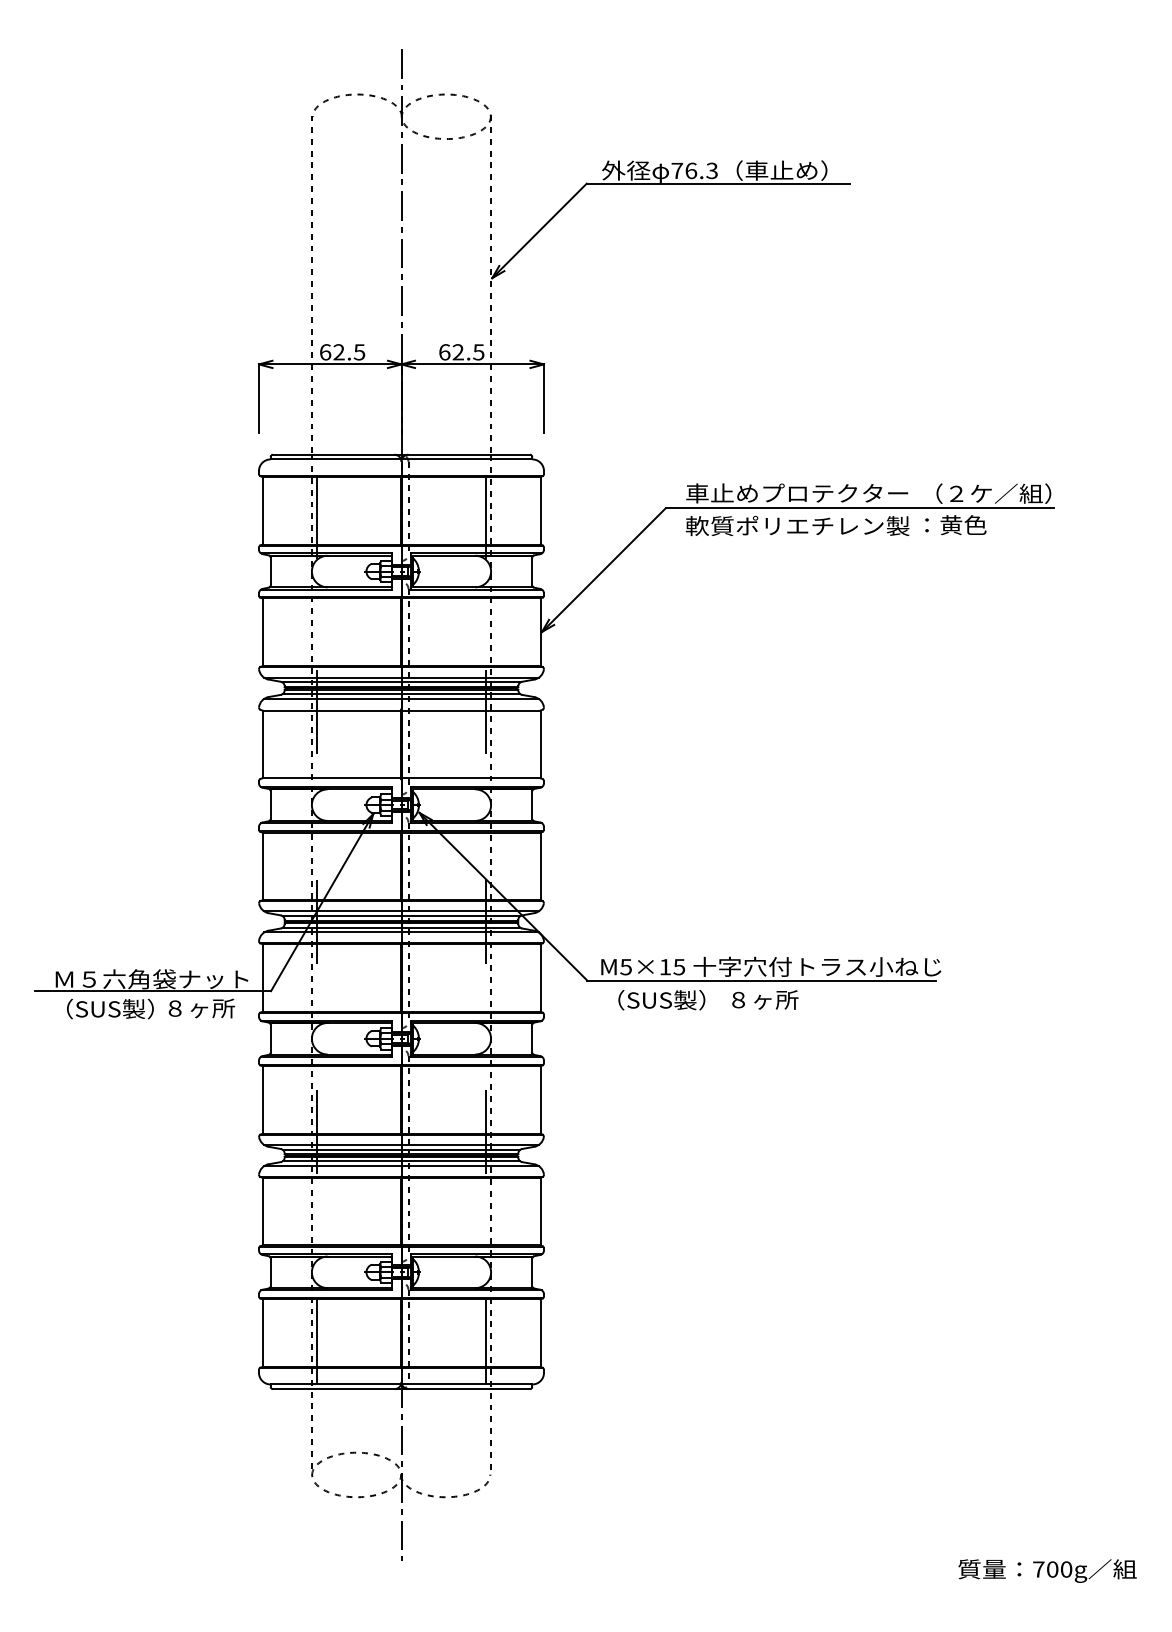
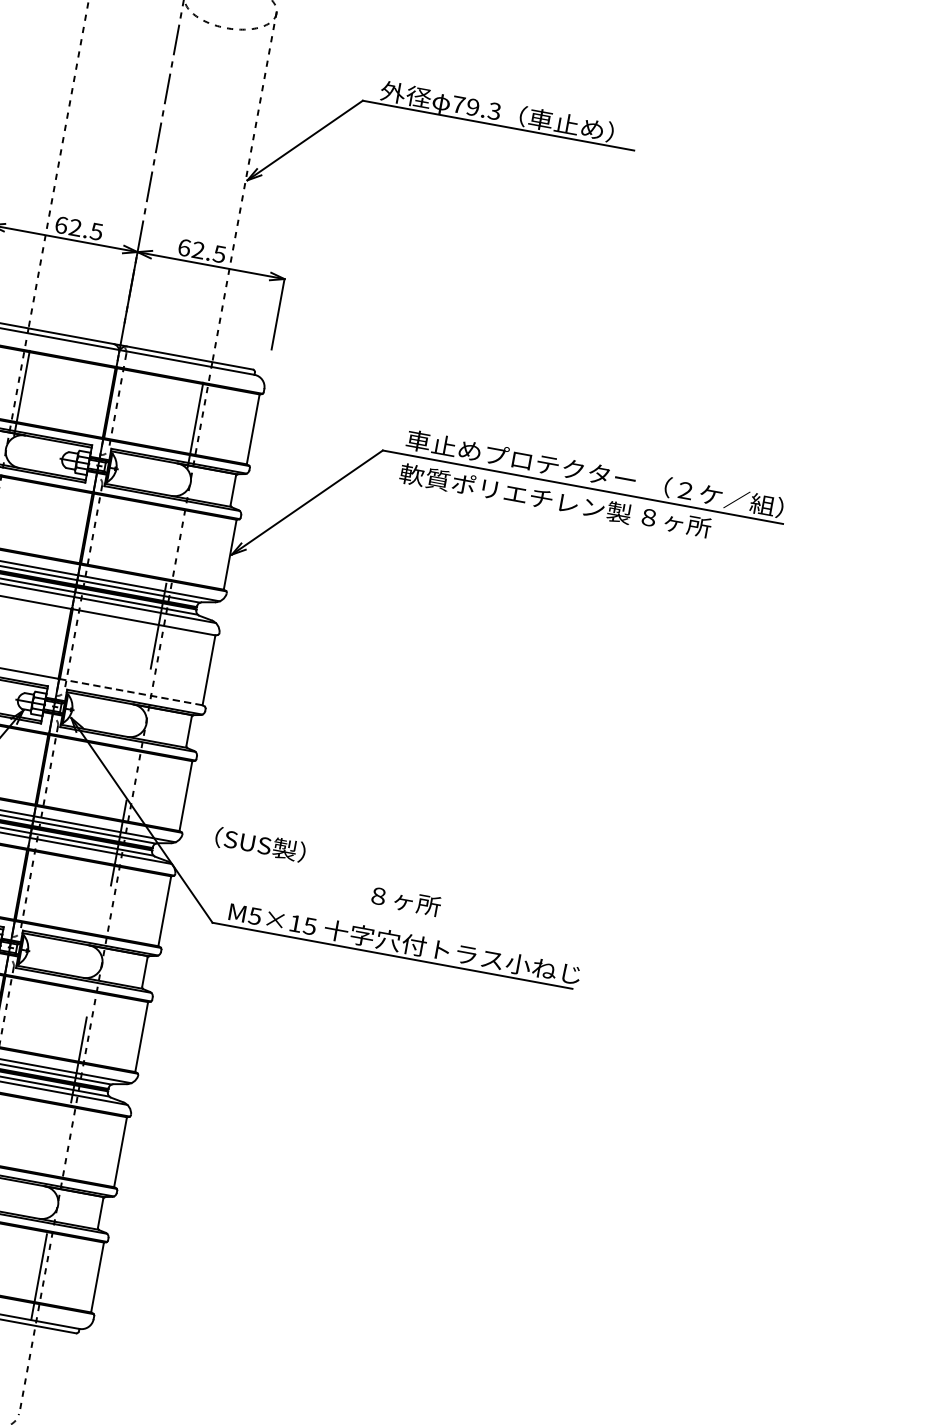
text: (691, 170) -> (473, 107), 76.3 -> 79.3
text: (953, 525) -> (676, 522), ：黄色 -> ８ヶ所
line: (470, 778) -> (130, 692), solid -> dashed
text: (765, 999) -> (406, 900), moved
text: (661, 1000) -> (260, 845), moved

